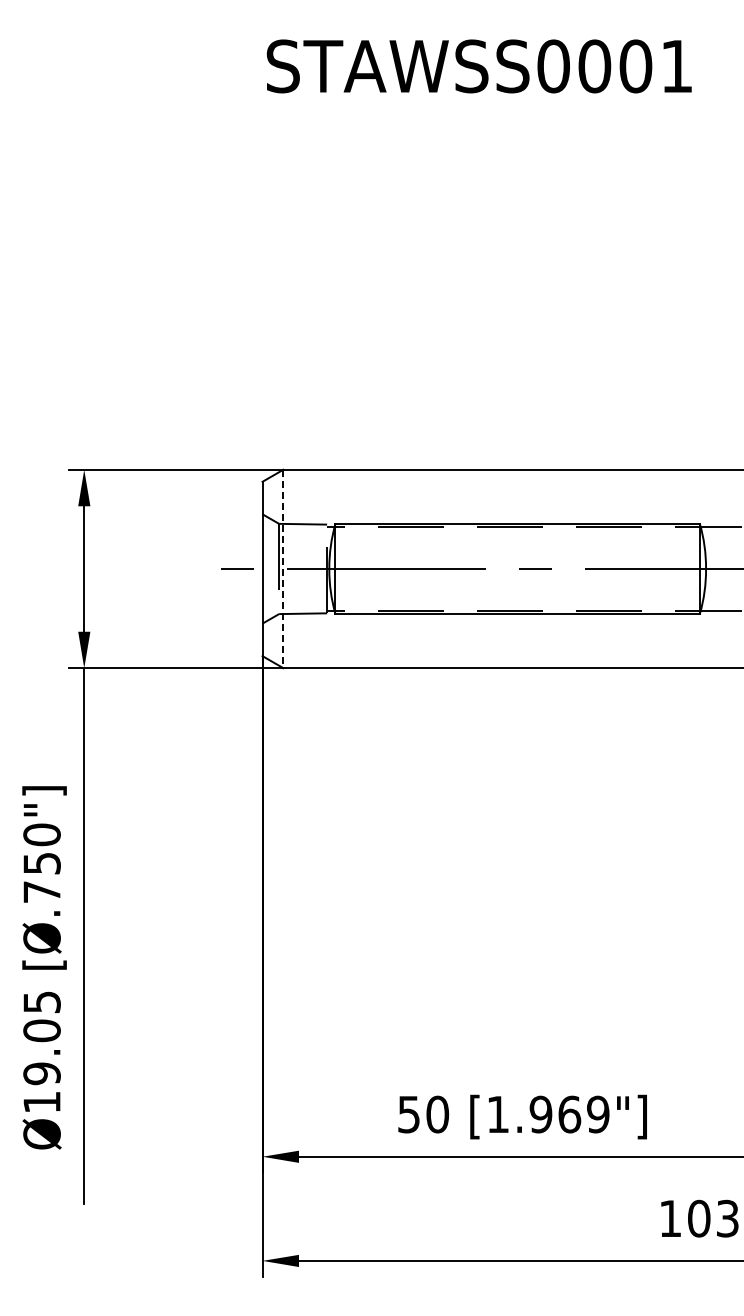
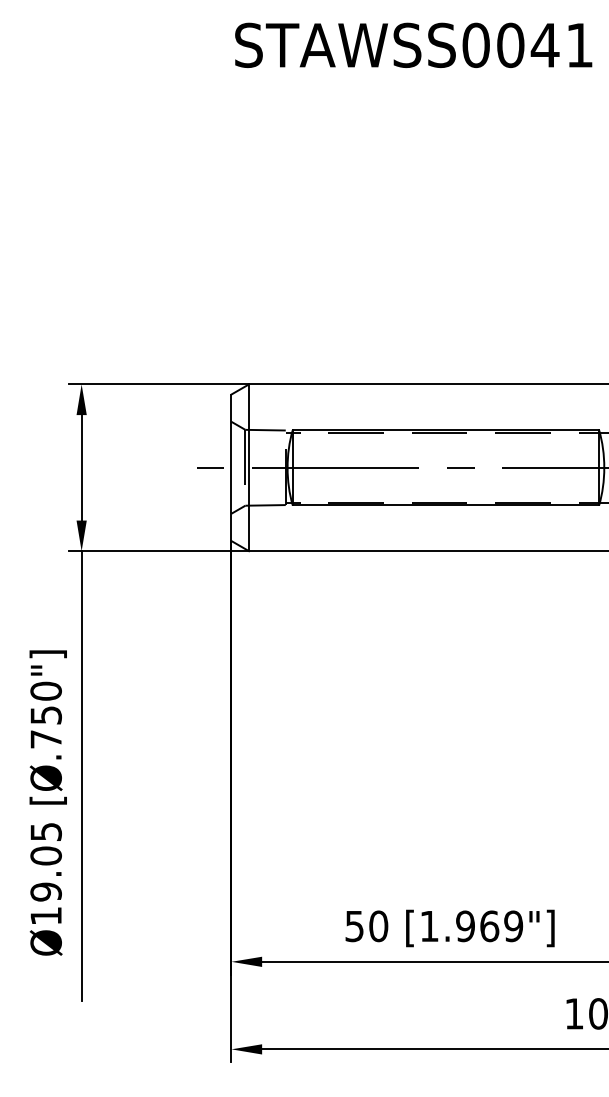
text: (635, 66) -> (544, 45), STAWSS0001 -> STAWSS0041
line: (283, 569) -> (249, 468), dashed -> solid

